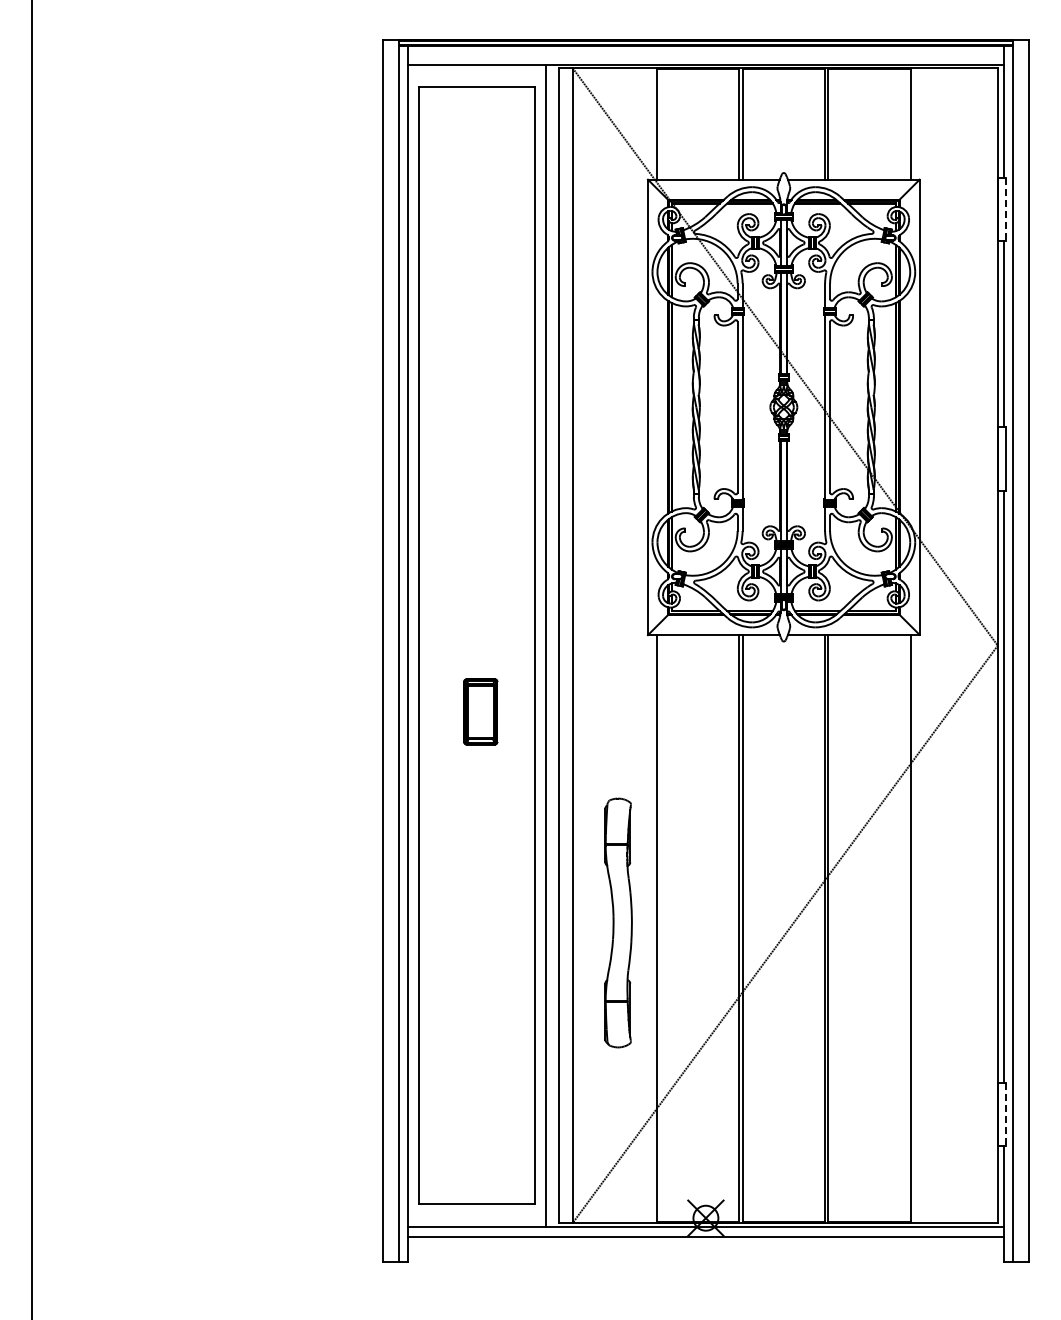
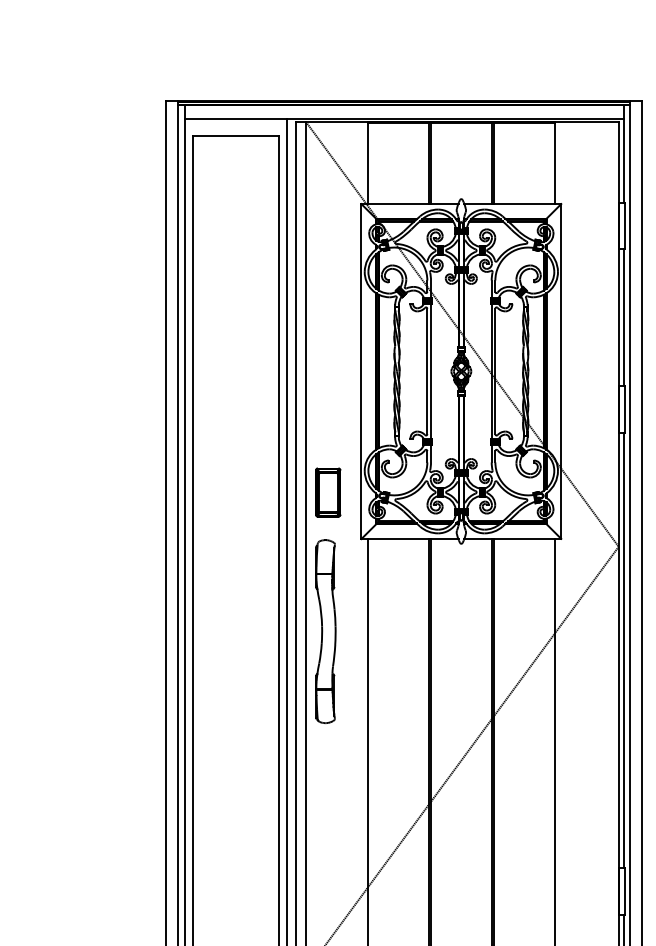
line: (1005, 209) -> (624, 226), dashed -> solid
part: (480, 711) -> (327, 492), moved
part: (618, 922) -> (325, 631), moved
line: (1005, 1114) -> (624, 891), dashed -> solid

